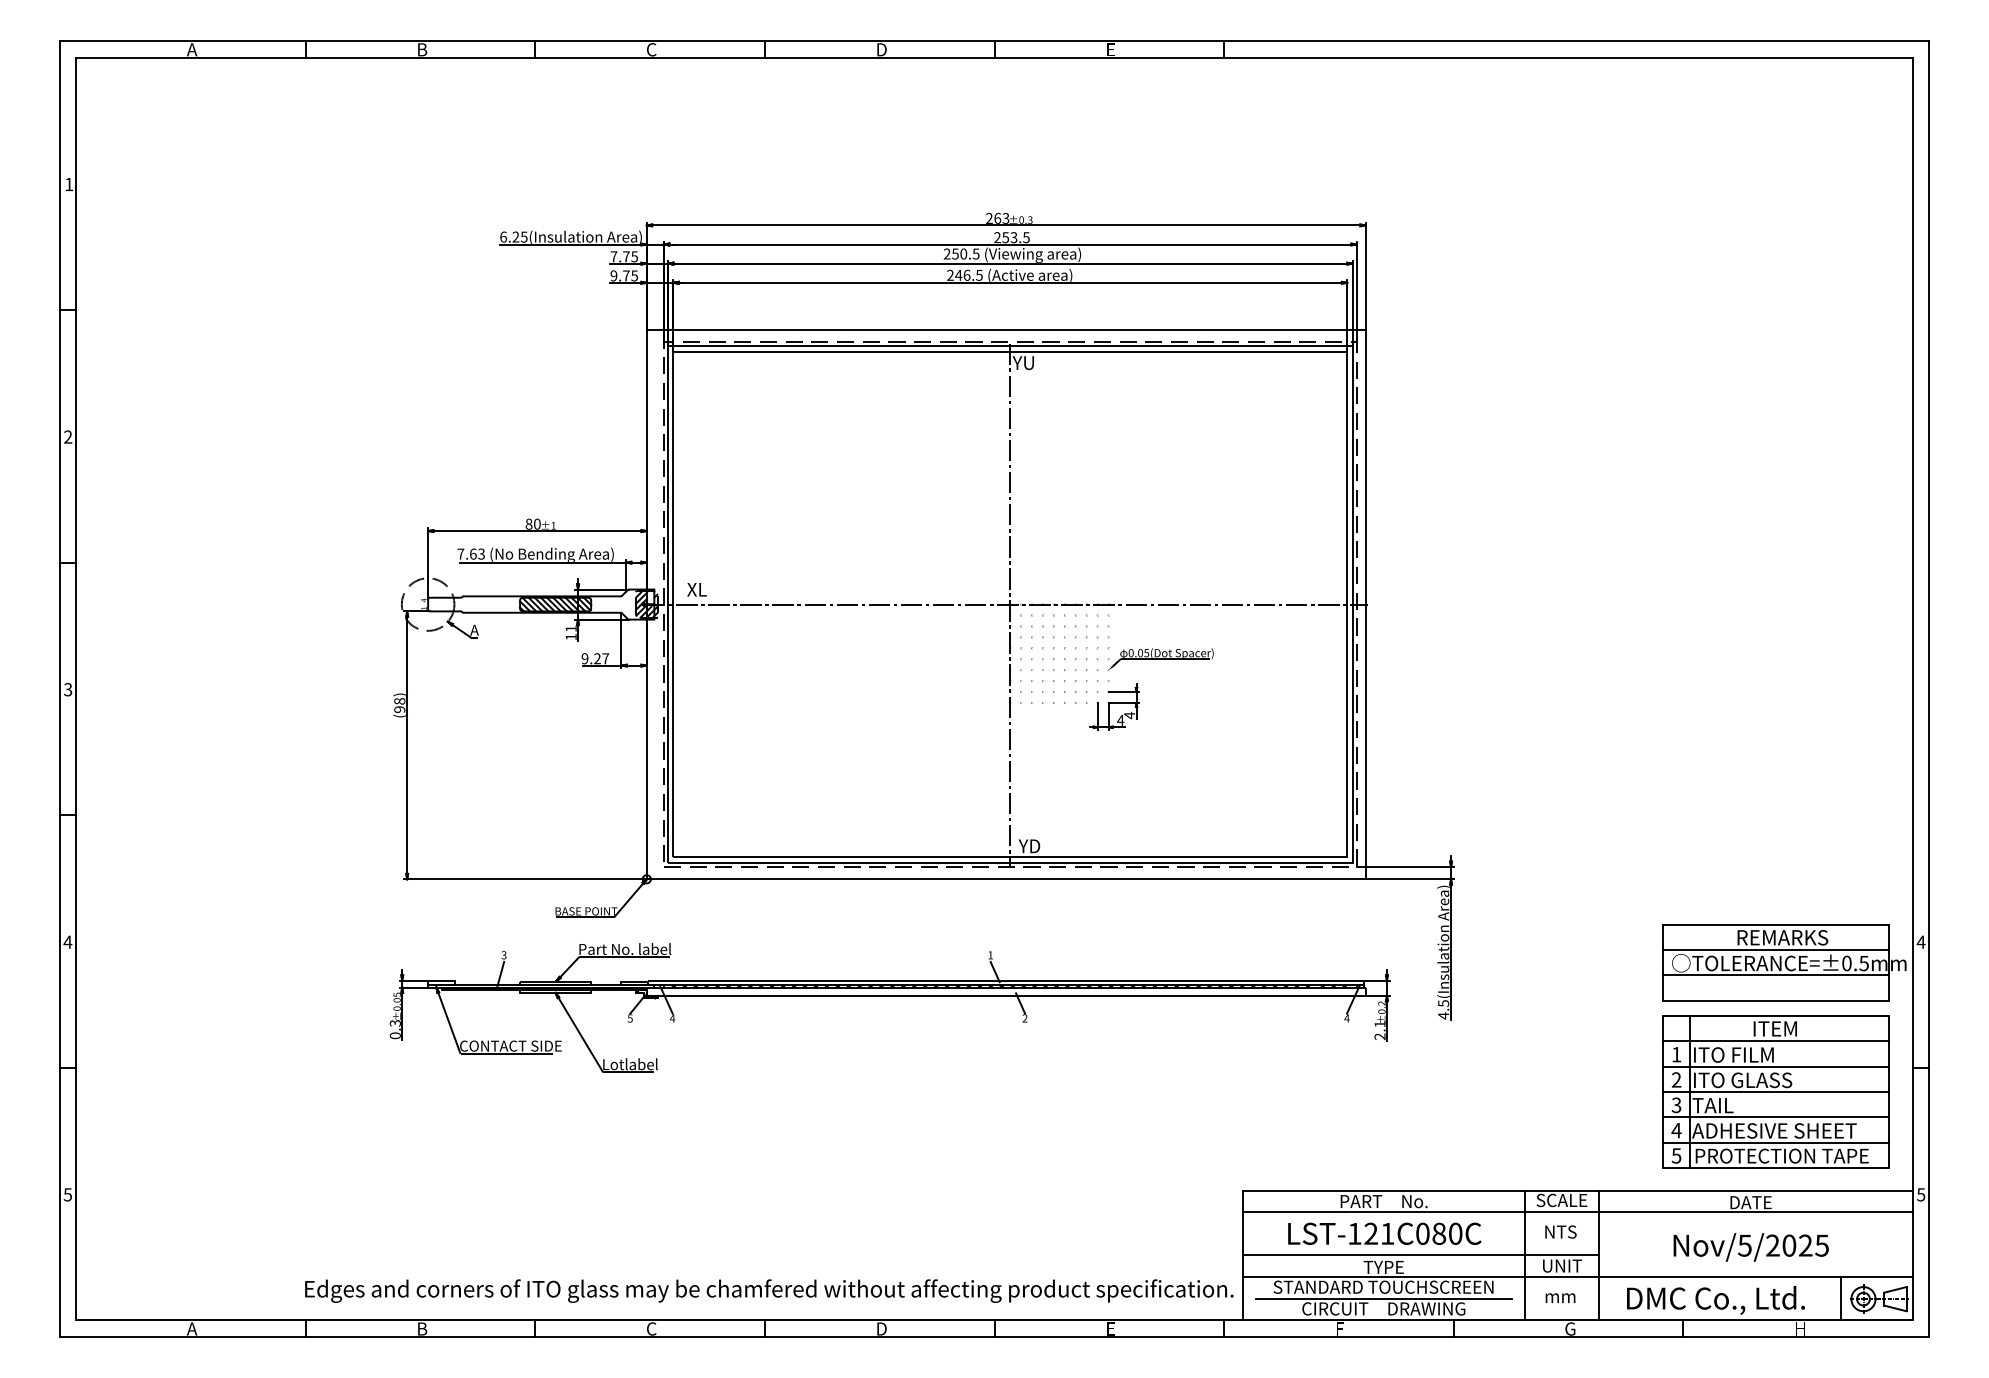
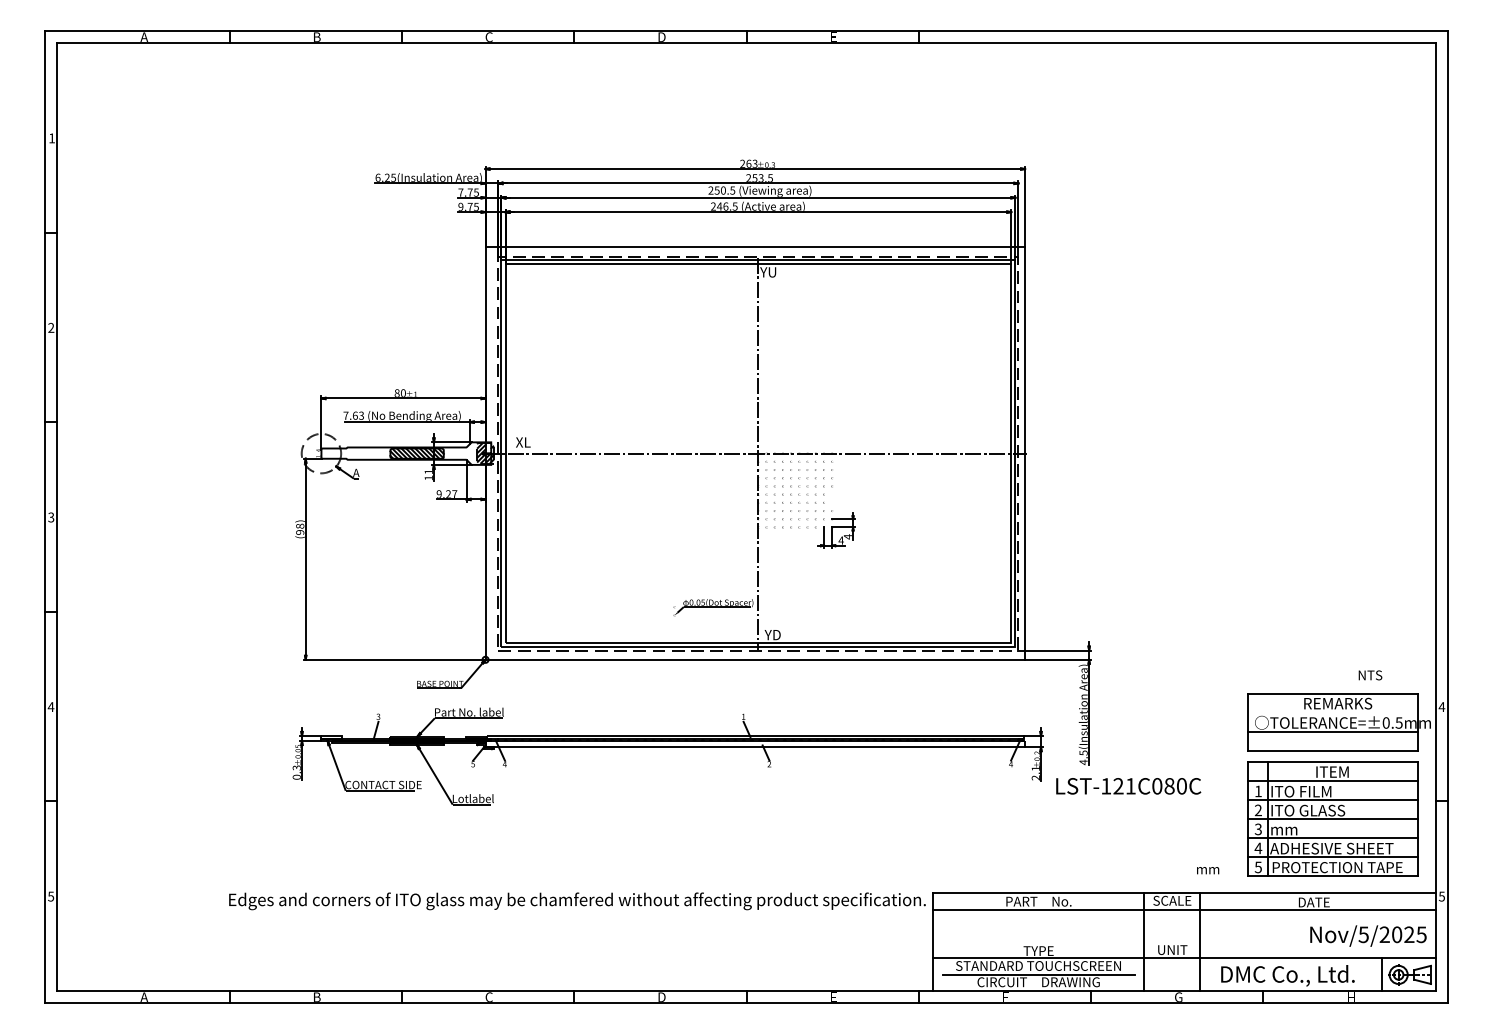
part: (1160, 659) -> (713, 607), moved
line: (1776, 950) -> (1333, 713), removed
text: (1712, 1105) -> (1285, 829), TAIL -> mm
text: (1560, 1231) -> (1370, 674), moved
text: (1384, 1233) -> (1128, 786), moved
text: (1750, 1247) -> (1367, 936), moved
line: (1420, 1255) -> (1066, 942), removed
text: (769, 1290) -> (577, 900), moved
text: (1560, 1297) -> (1208, 870), moved

